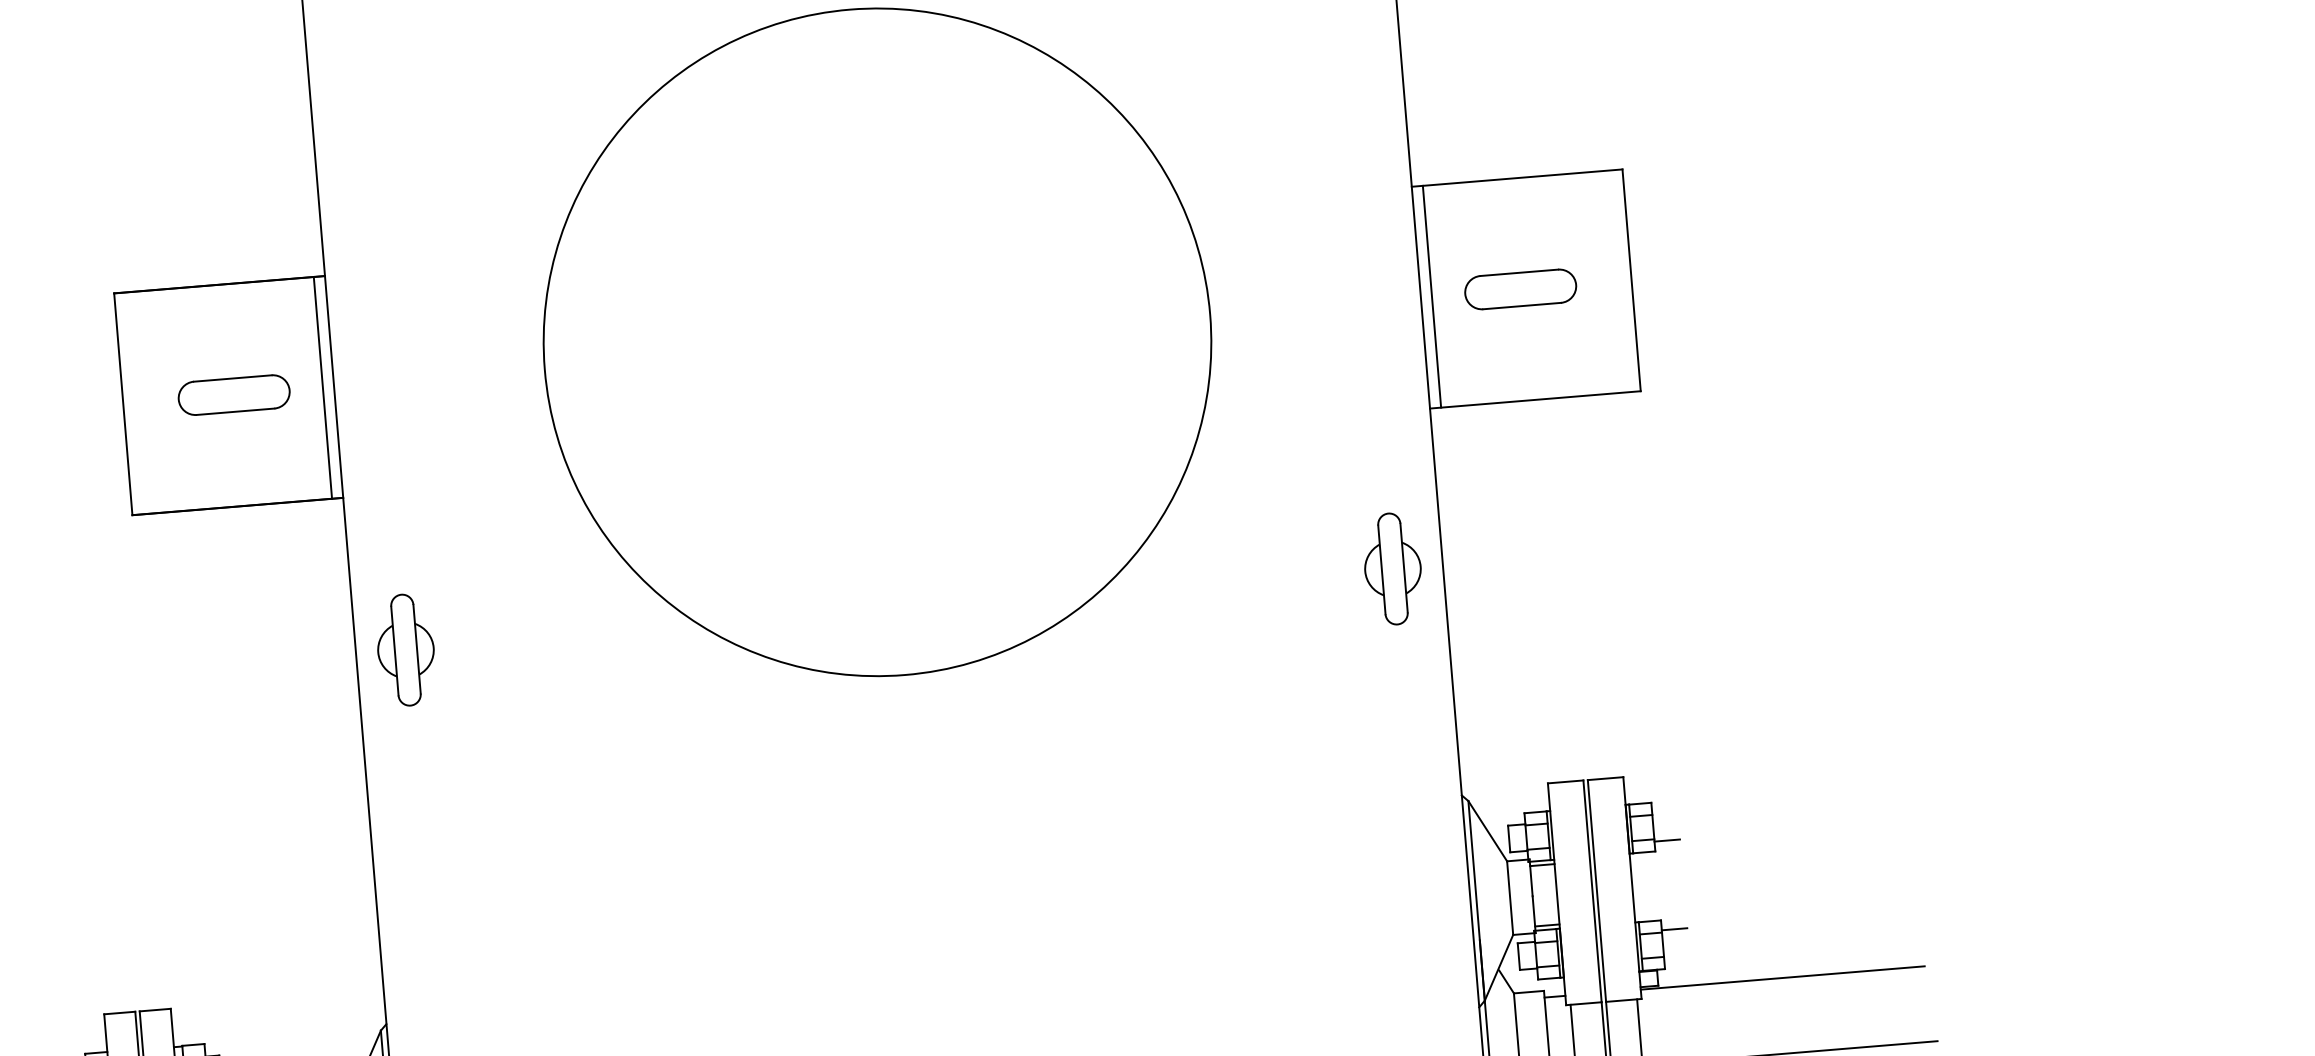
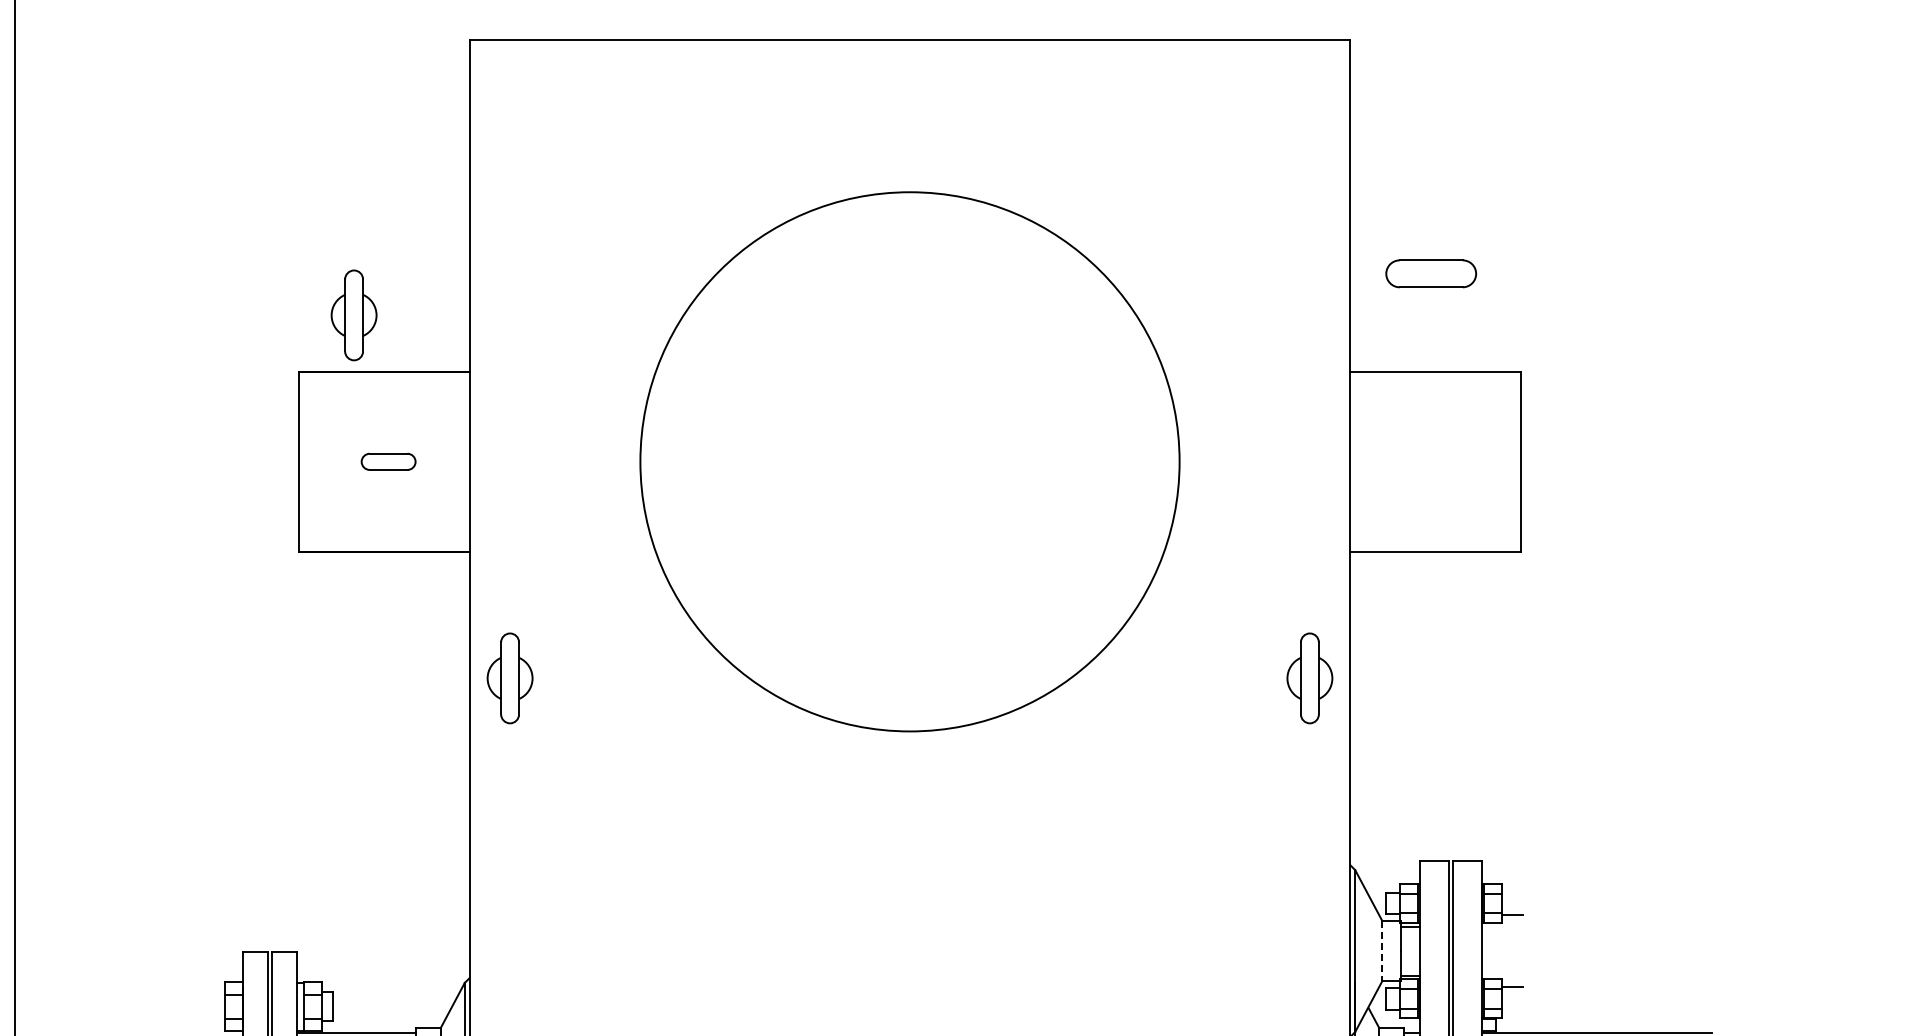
part: (175, 218) -> (353, 315), added
part: (1521, 288) -> (1431, 273), moved
line: (1432, 296) -> (1359, 461), removed
line: (322, 387) -> (460, 461), removed
part: (233, 394) -> (388, 461), size x0.6
line: (1510, 898) -> (1382, 951), solid -> dashed

